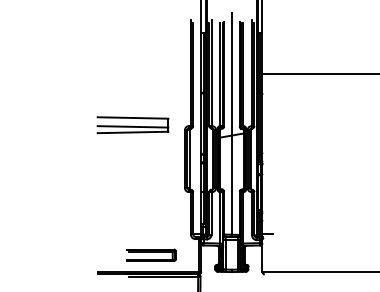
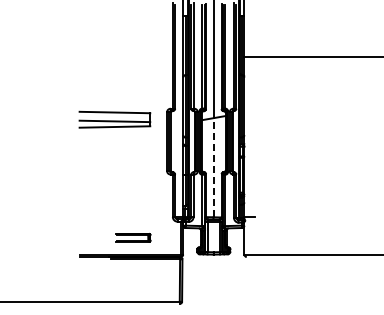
part: (132, 124) -> (114, 119), moved
line: (231, 184) -> (213, 167), solid -> dashed
part: (151, 254) -> (133, 237), size x0.7

